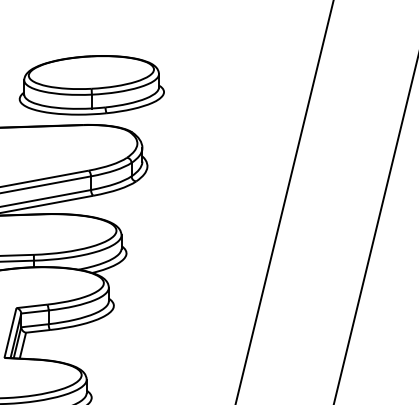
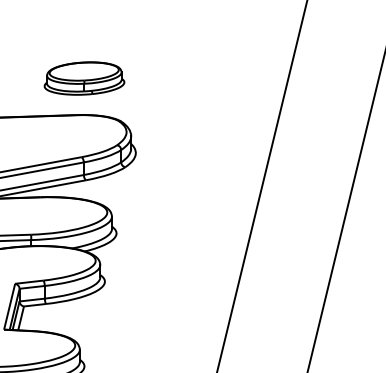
part: (91, 85) -> (84, 78), size x0.6

